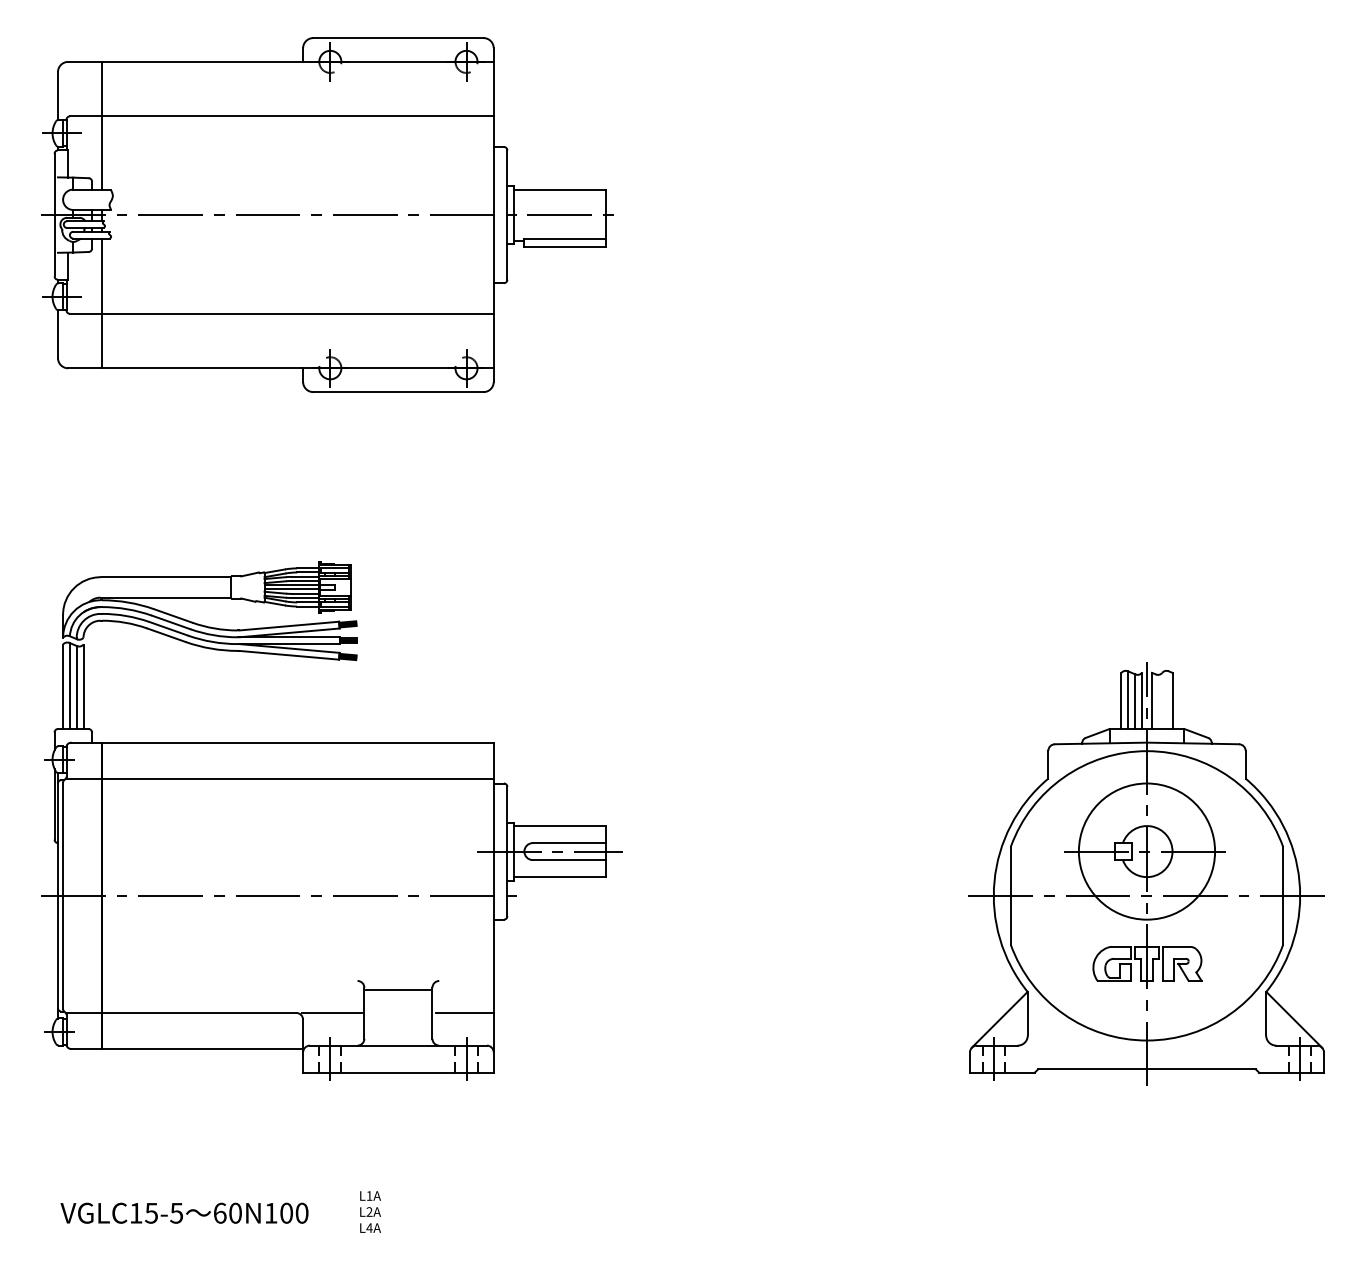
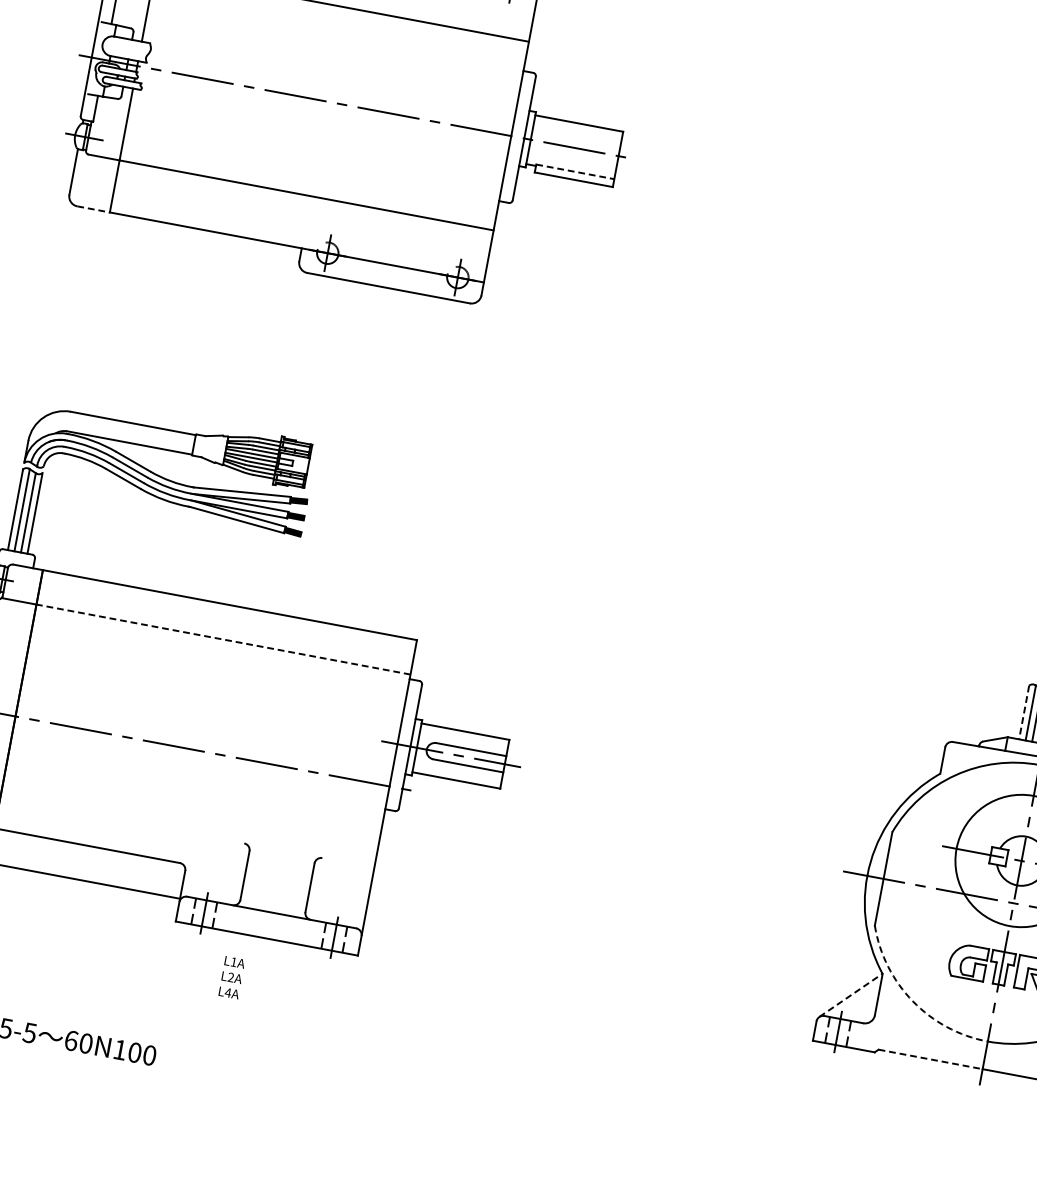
line: (565, 239) -> (575, 172), solid -> dashed
line: (85, 368) -> (93, 209), solid -> dashed
line: (1121, 701) -> (1024, 713), solid -> dashed
line: (298, 778) -> (224, 639), solid -> dashed
line: (398, 989) -> (281, 858), removed
line: (332, 1012) -> (214, 869), removed
line: (464, 1012) -> (340, 892), removed
arc: (1063, 1014) -> (912, 1001), solid -> dashed
line: (1000, 1019) -> (851, 995), solid -> dashed
line: (1093, 1069) -> (931, 1059), solid -> dashed
text: (370, 1211) -> (232, 977), moved

